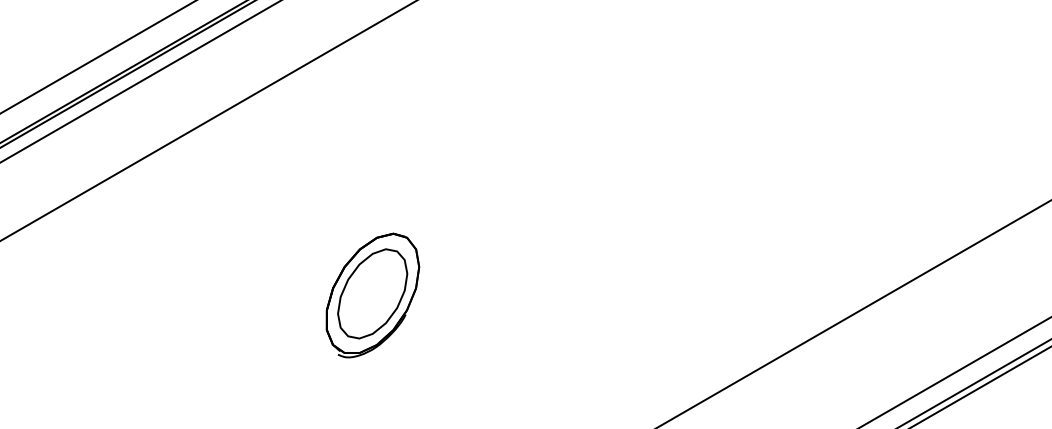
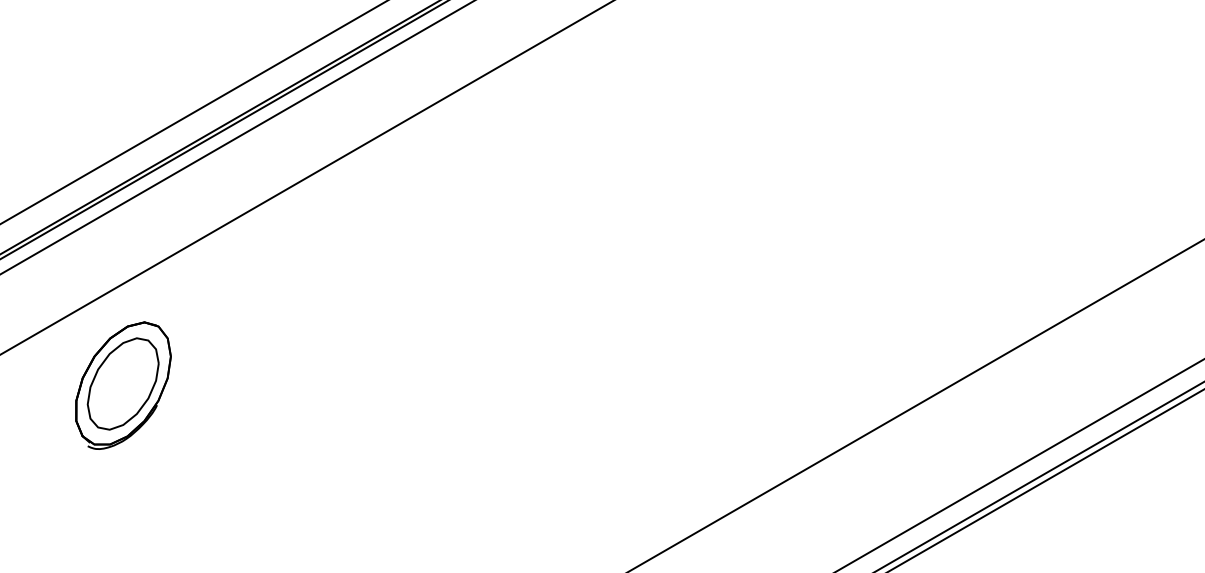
part: (372, 295) -> (123, 385), moved

